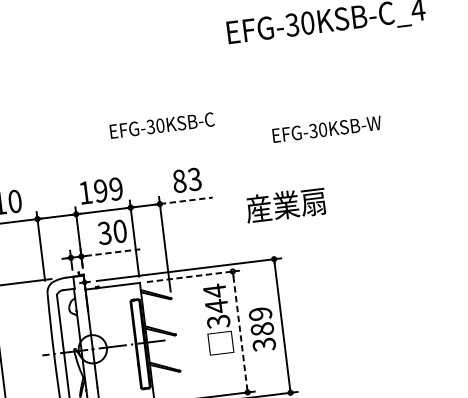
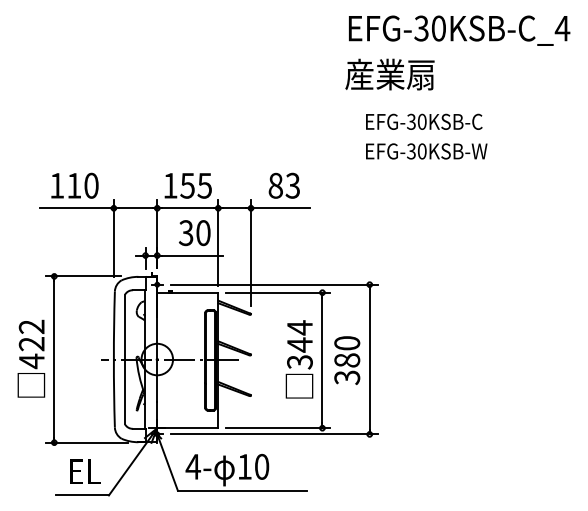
text: (162, 125) -> (424, 121), moved
text: (326, 129) -> (426, 151), moved
text: (107, 189) -> (195, 185), 199 -> 155
line: (186, 201) -> (280, 208), dashed -> solid
text: (285, 205) -> (389, 74), moved
line: (112, 252) -> (192, 255), dashed -> solid
line: (193, 276) -> (278, 292), dashed -> solid
text: (260, 314) -> (347, 343), 389 -> 380
text: (217, 319) -> (299, 359), moved
line: (240, 332) -> (322, 360), dashed -> solid

